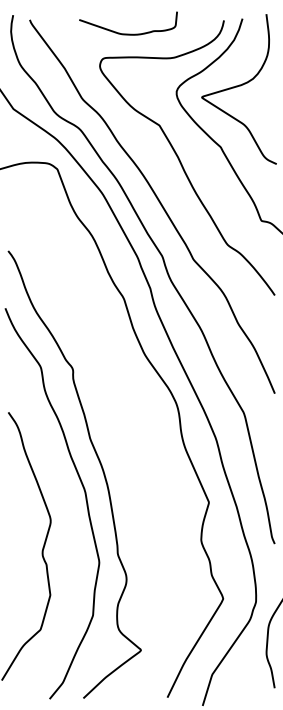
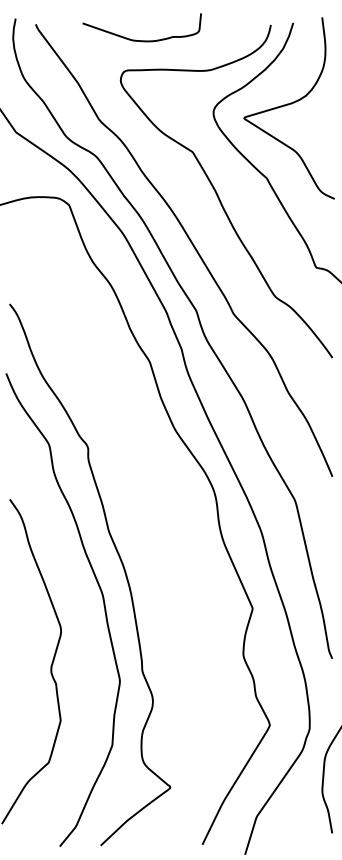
curve: (127, 34) -> (141, 40), moved

